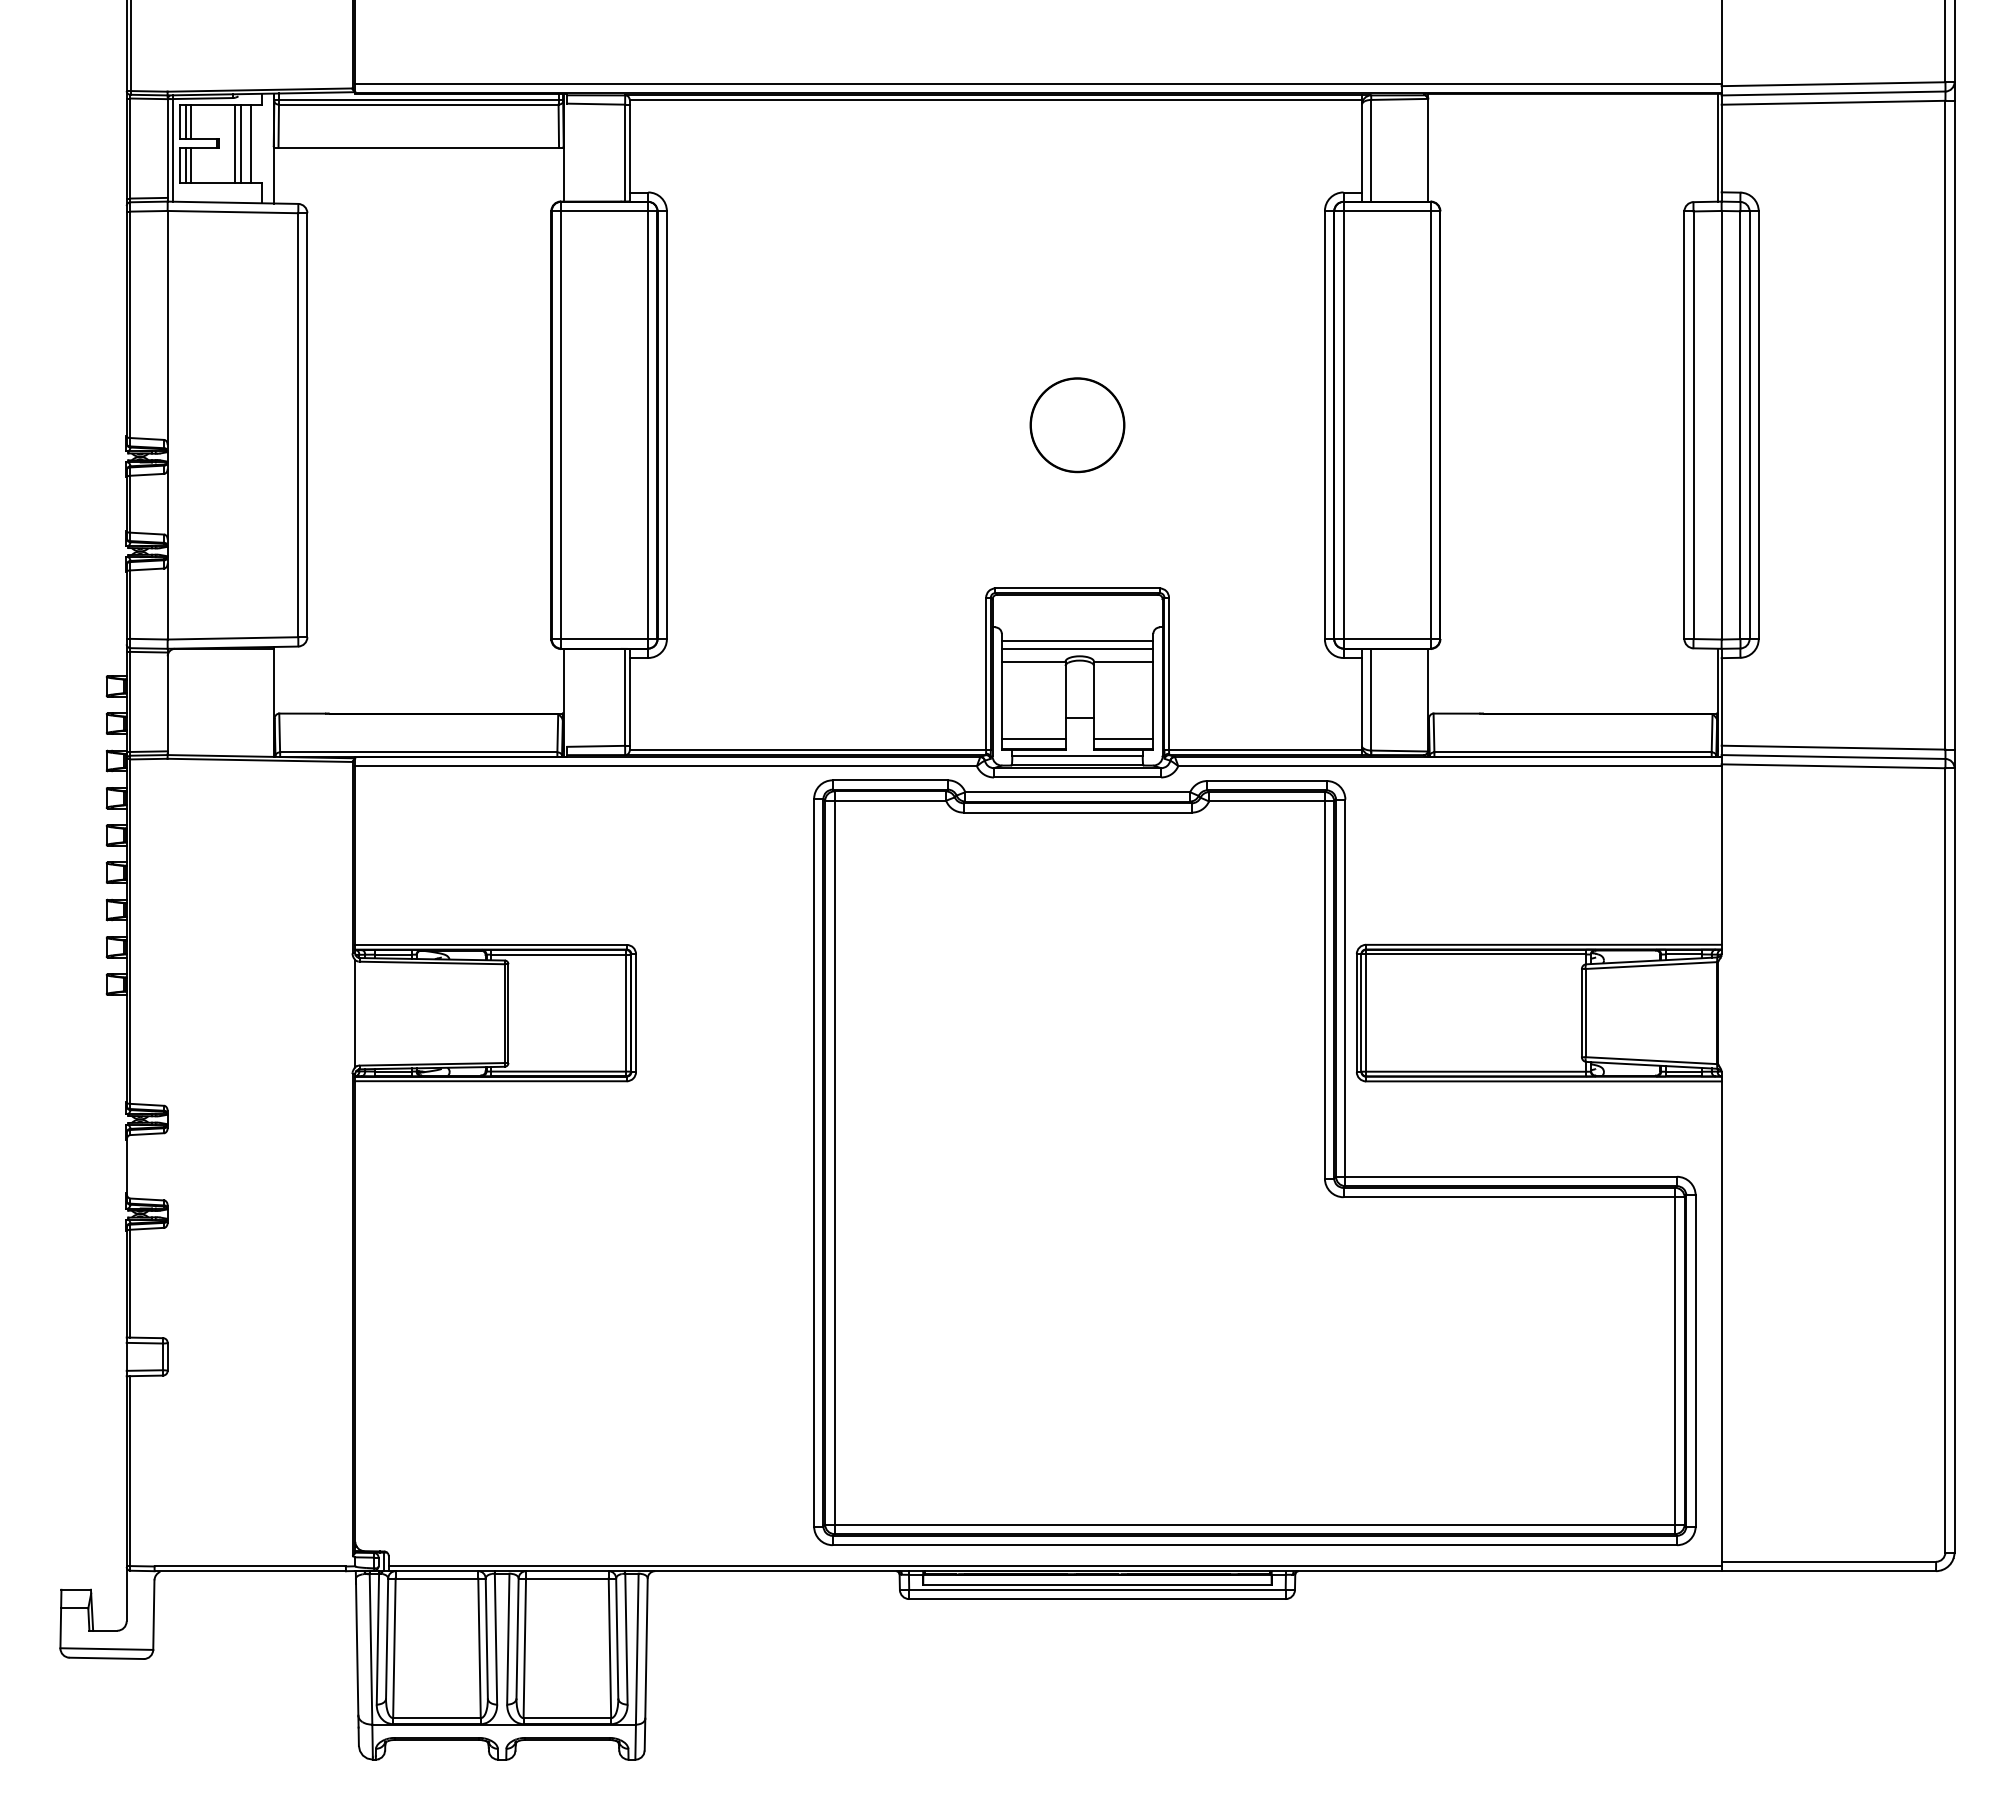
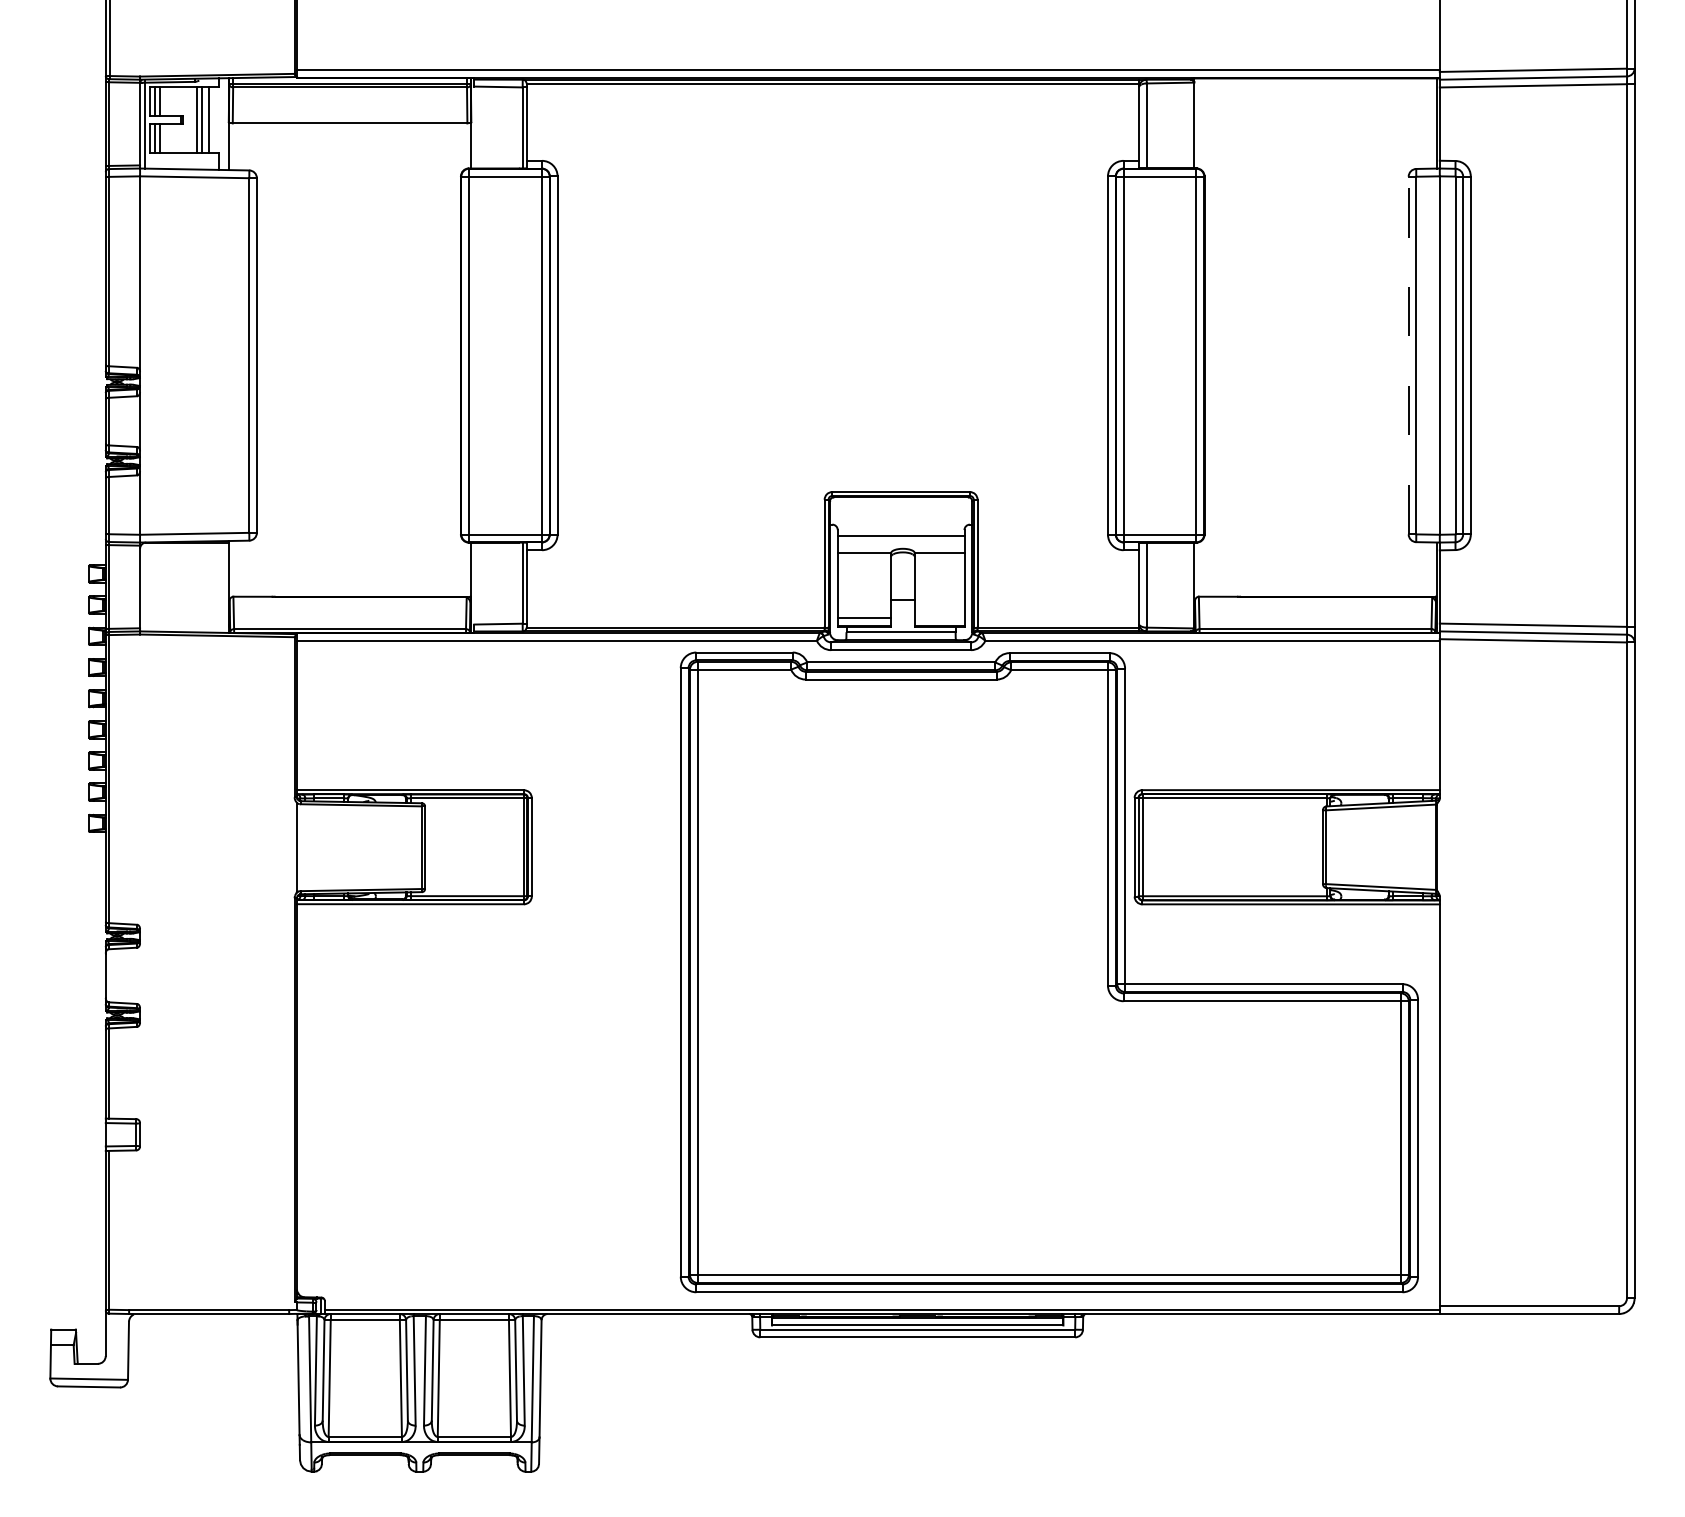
part: (1077, 425) -> (901, 355), removed
line: (1684, 425) -> (1408, 355), solid -> dashed
line: (1077, 649) -> (901, 543), removed
line: (1123, 739) -> (939, 618), removed

